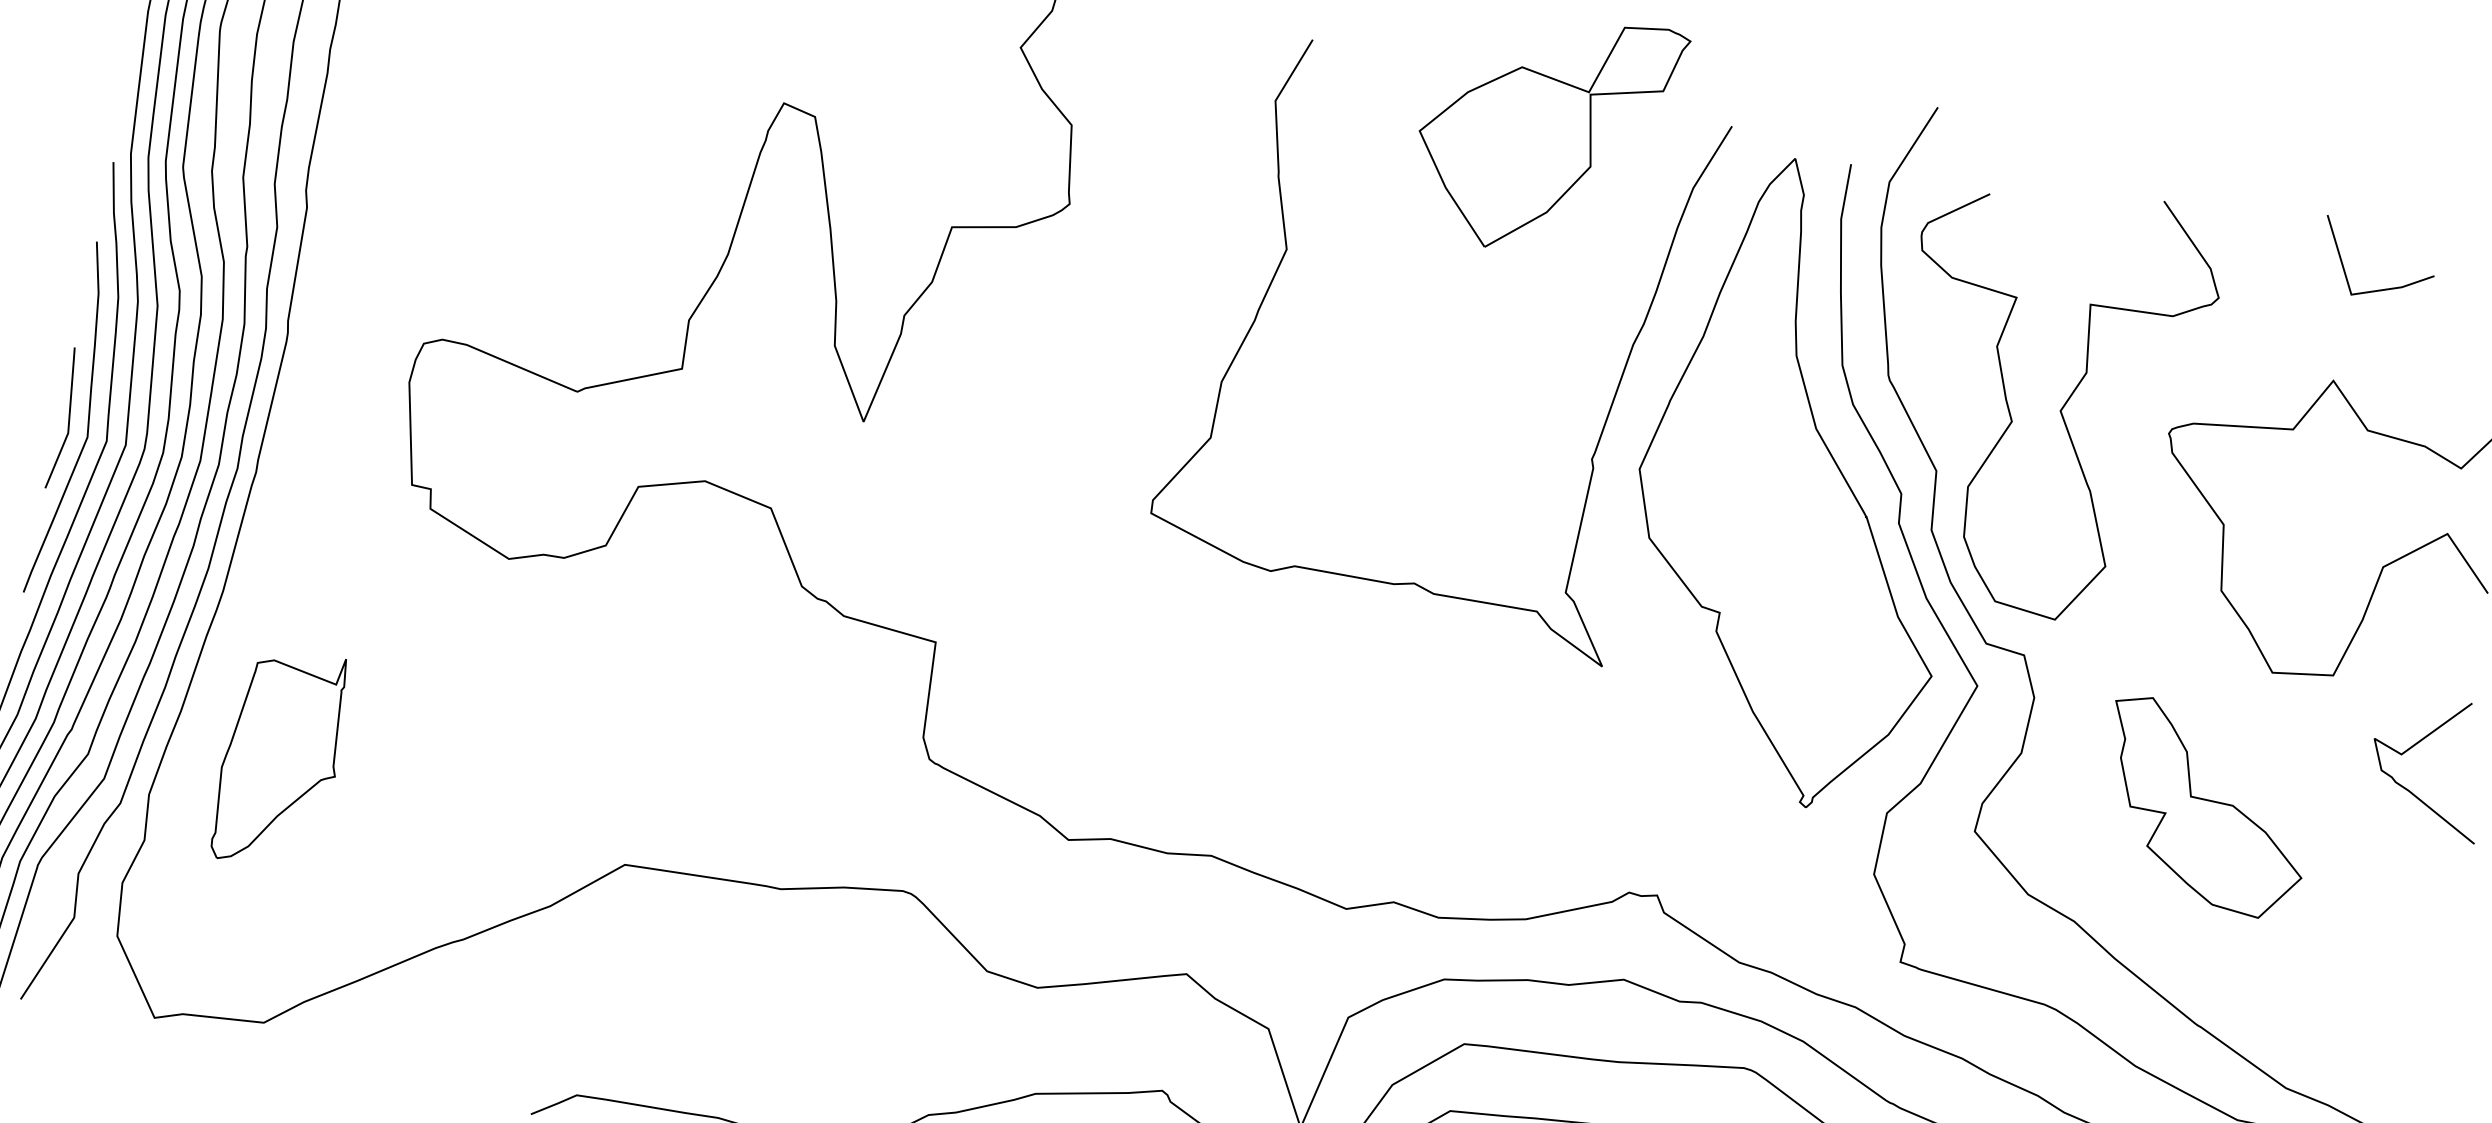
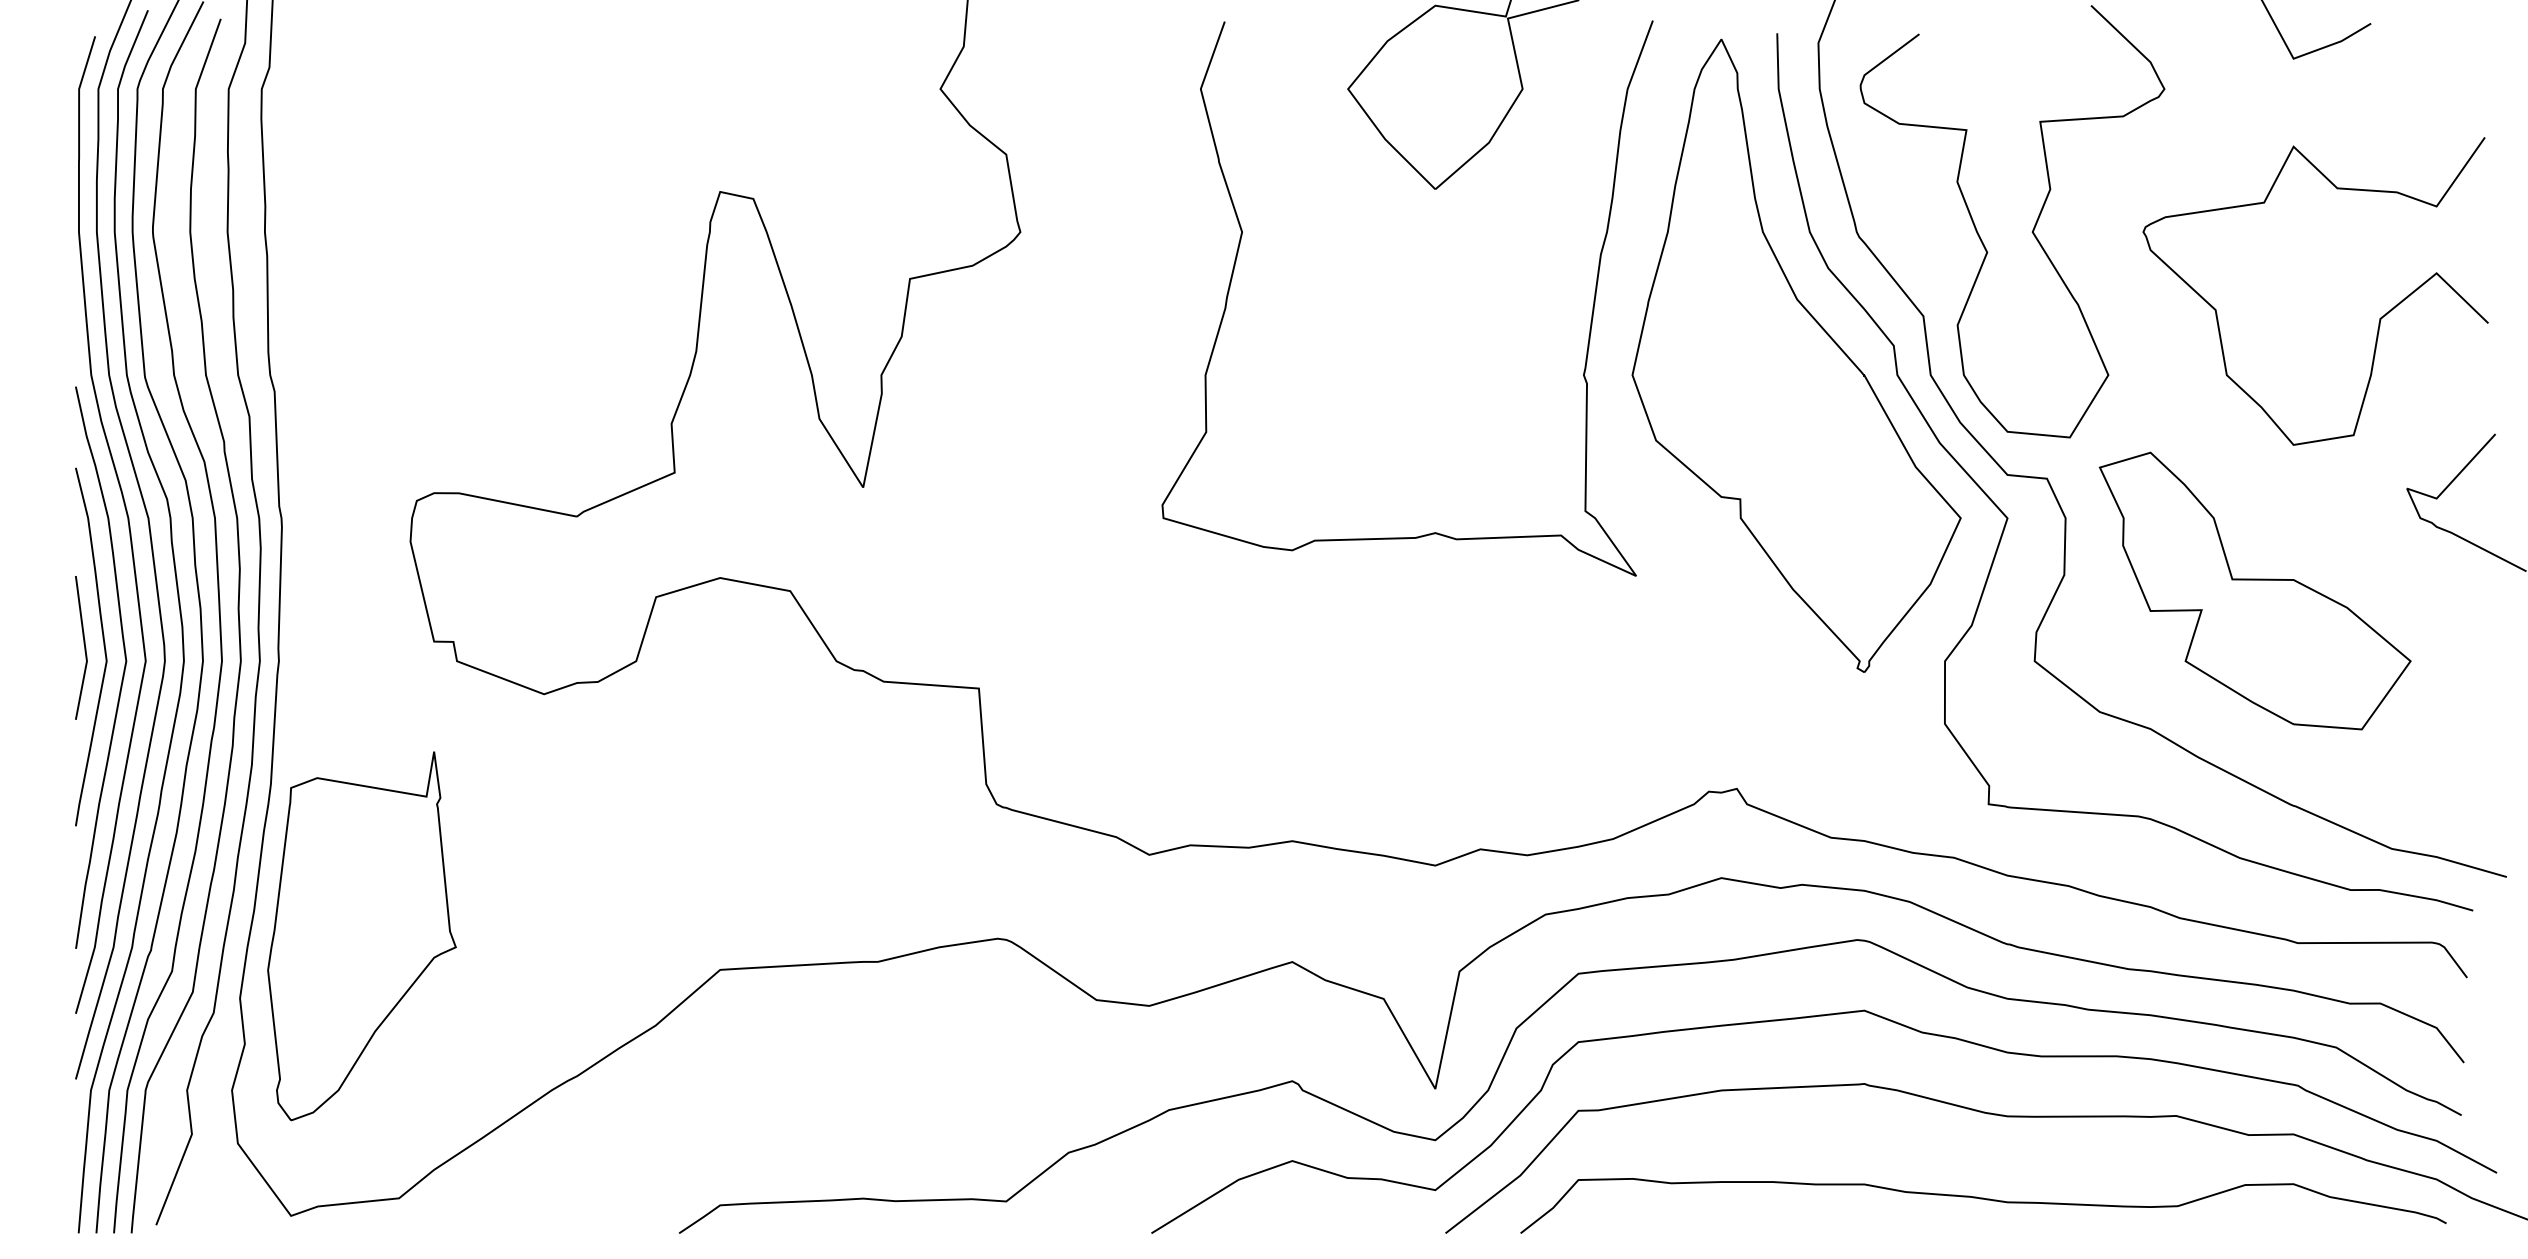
part: (280, 758) -> (361, 936), size x1.67
part: (2204, 807) -> (2254, 590), size x1.43

